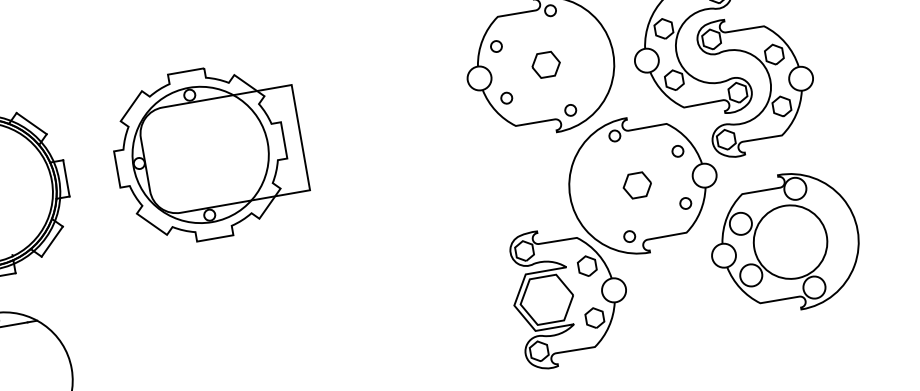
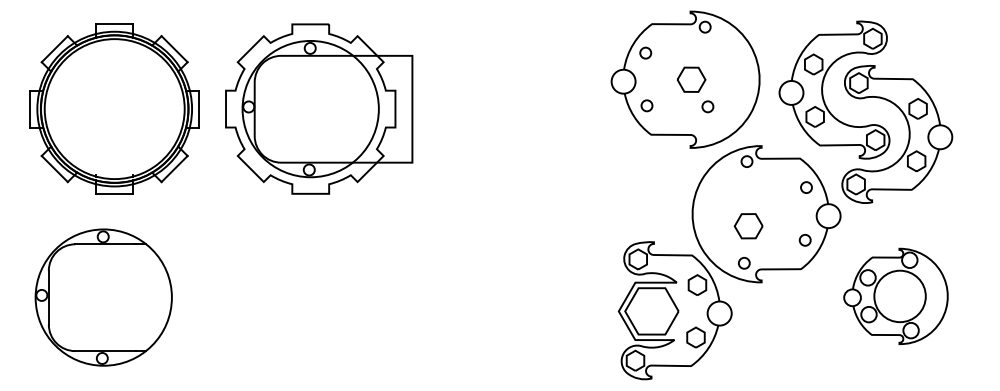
circle: (570, 110) -> (707, 106), moved
part: (209, 152) -> (319, 108), moved
part: (637, 185) -> (748, 226), moved
part: (784, 243) -> (895, 296), size x0.7

